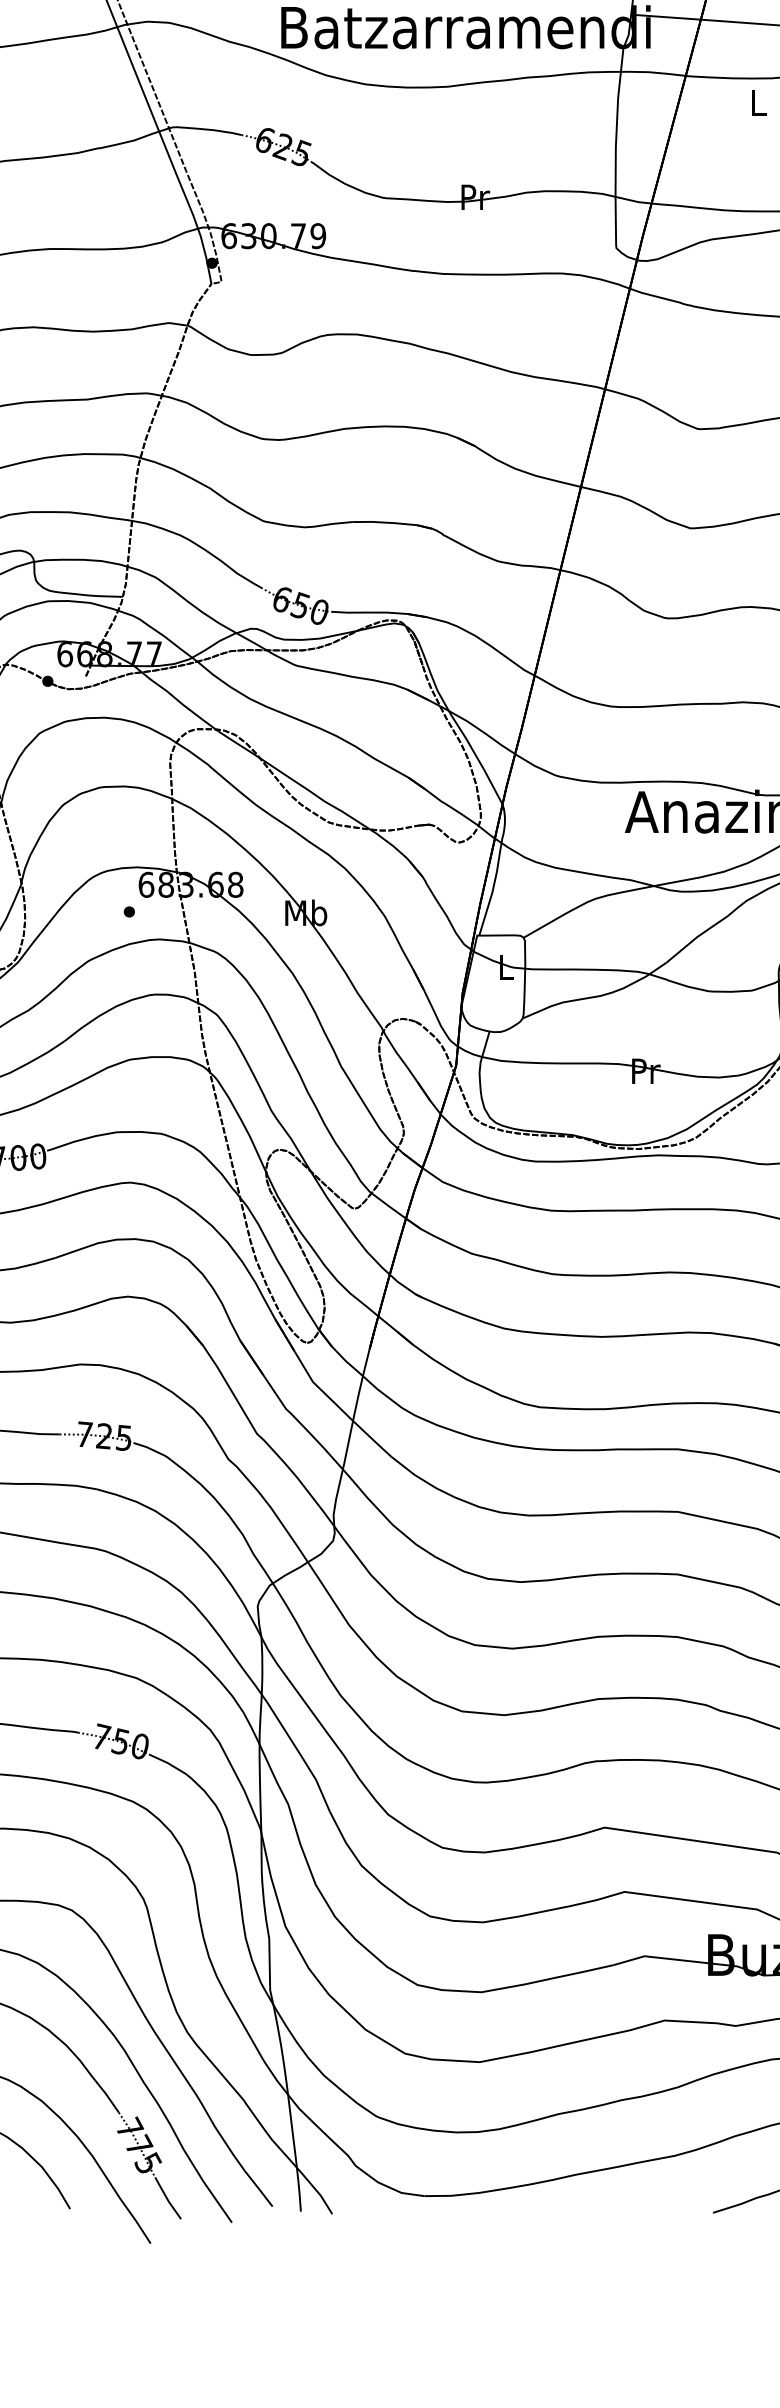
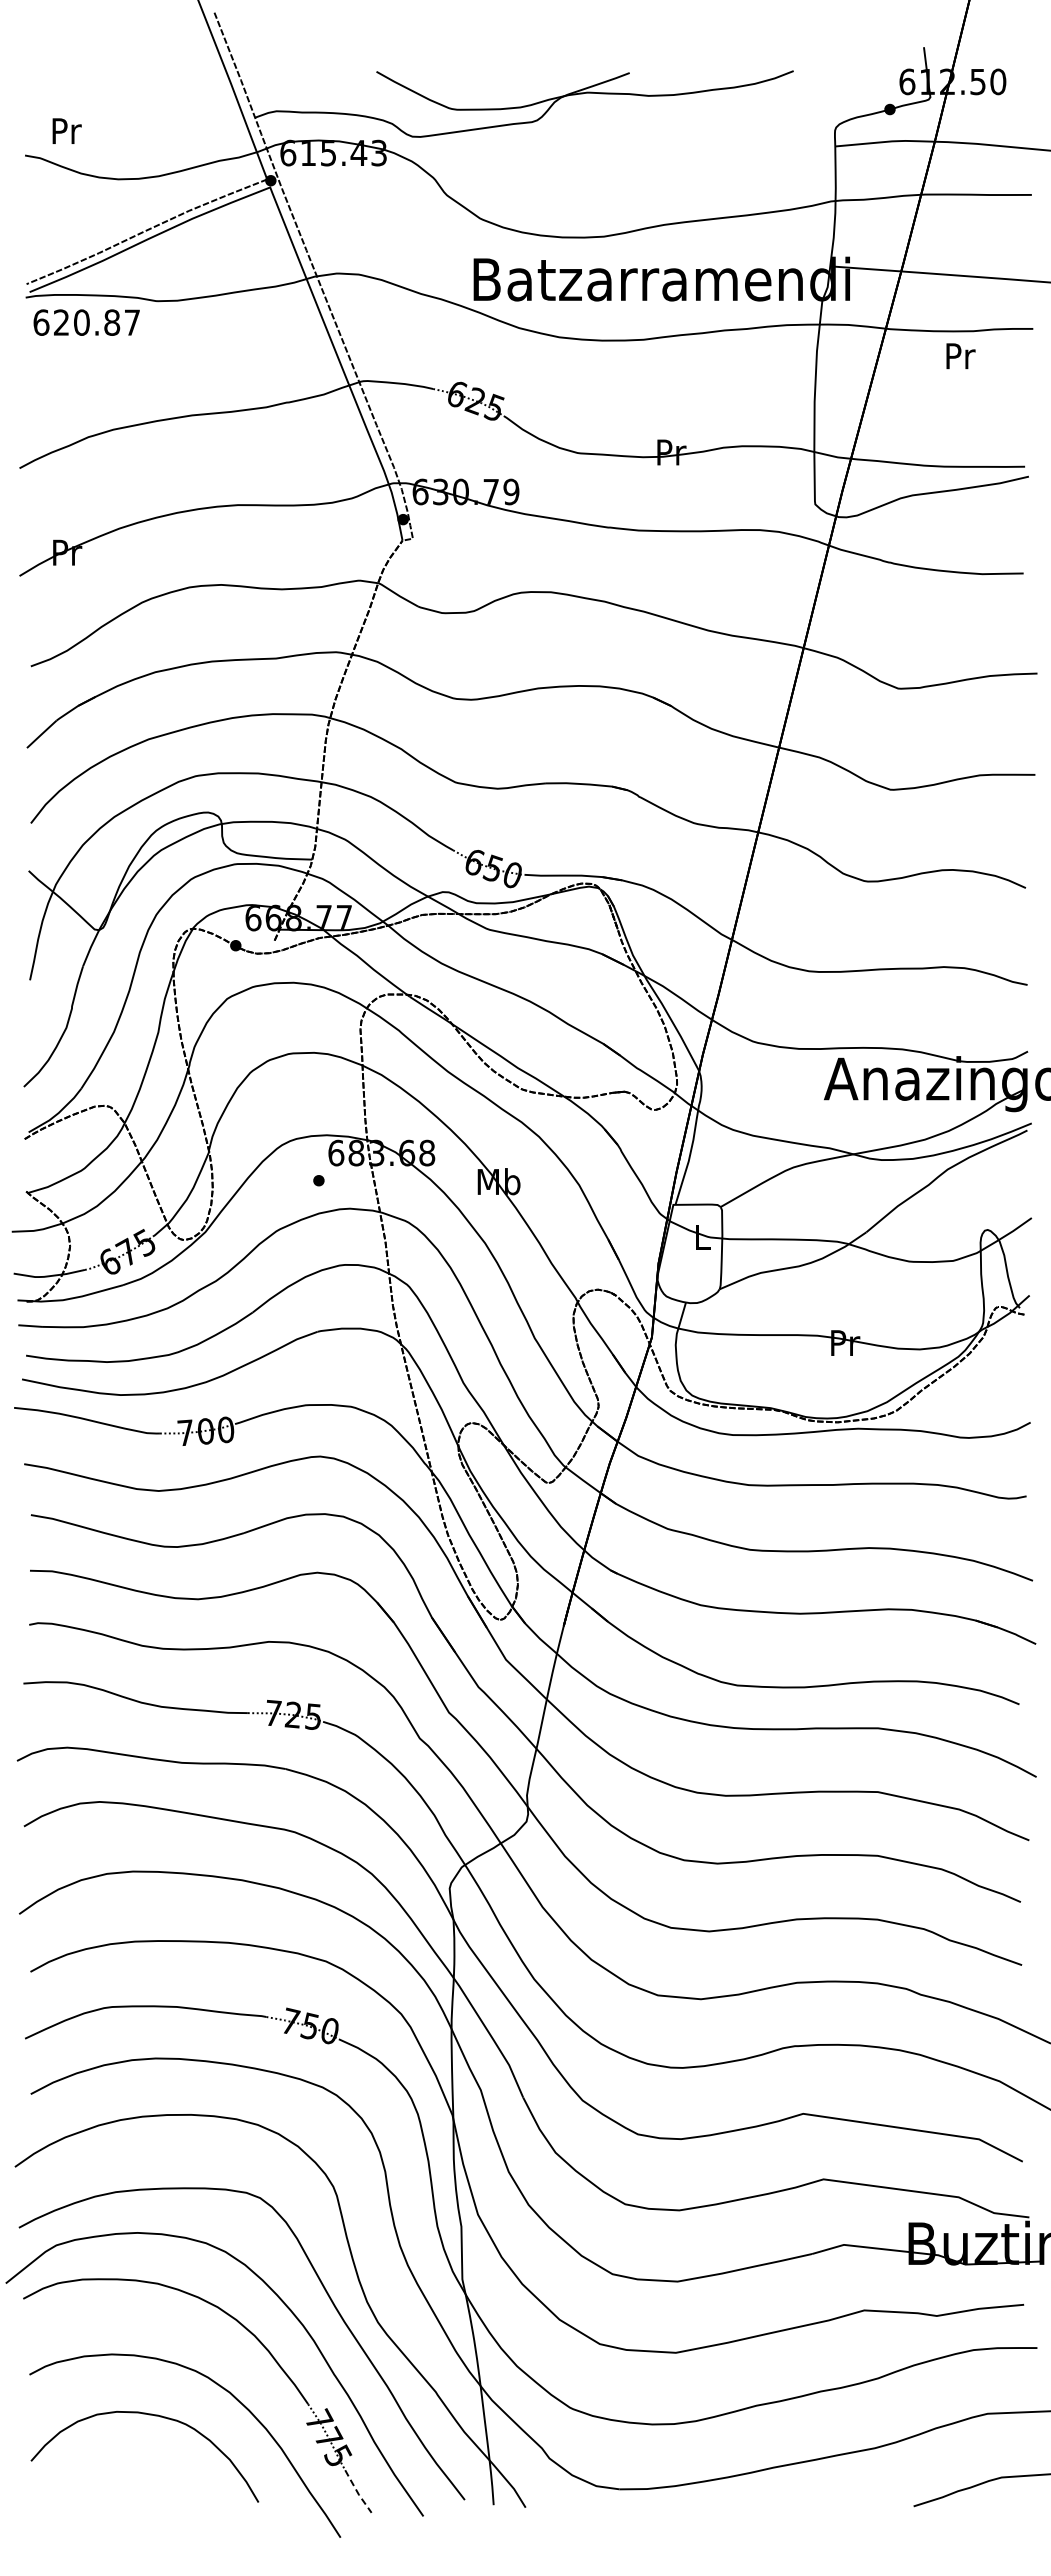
text: (758, 103) -> (960, 356), L -> Pr
line: (167, 2199) -> (357, 2492), solid -> dashed

